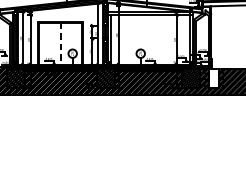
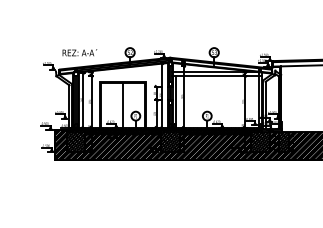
line: (60, 44) -> (123, 106), dashed -> solid
hatch: (213, 77) -> (283, 141), added

